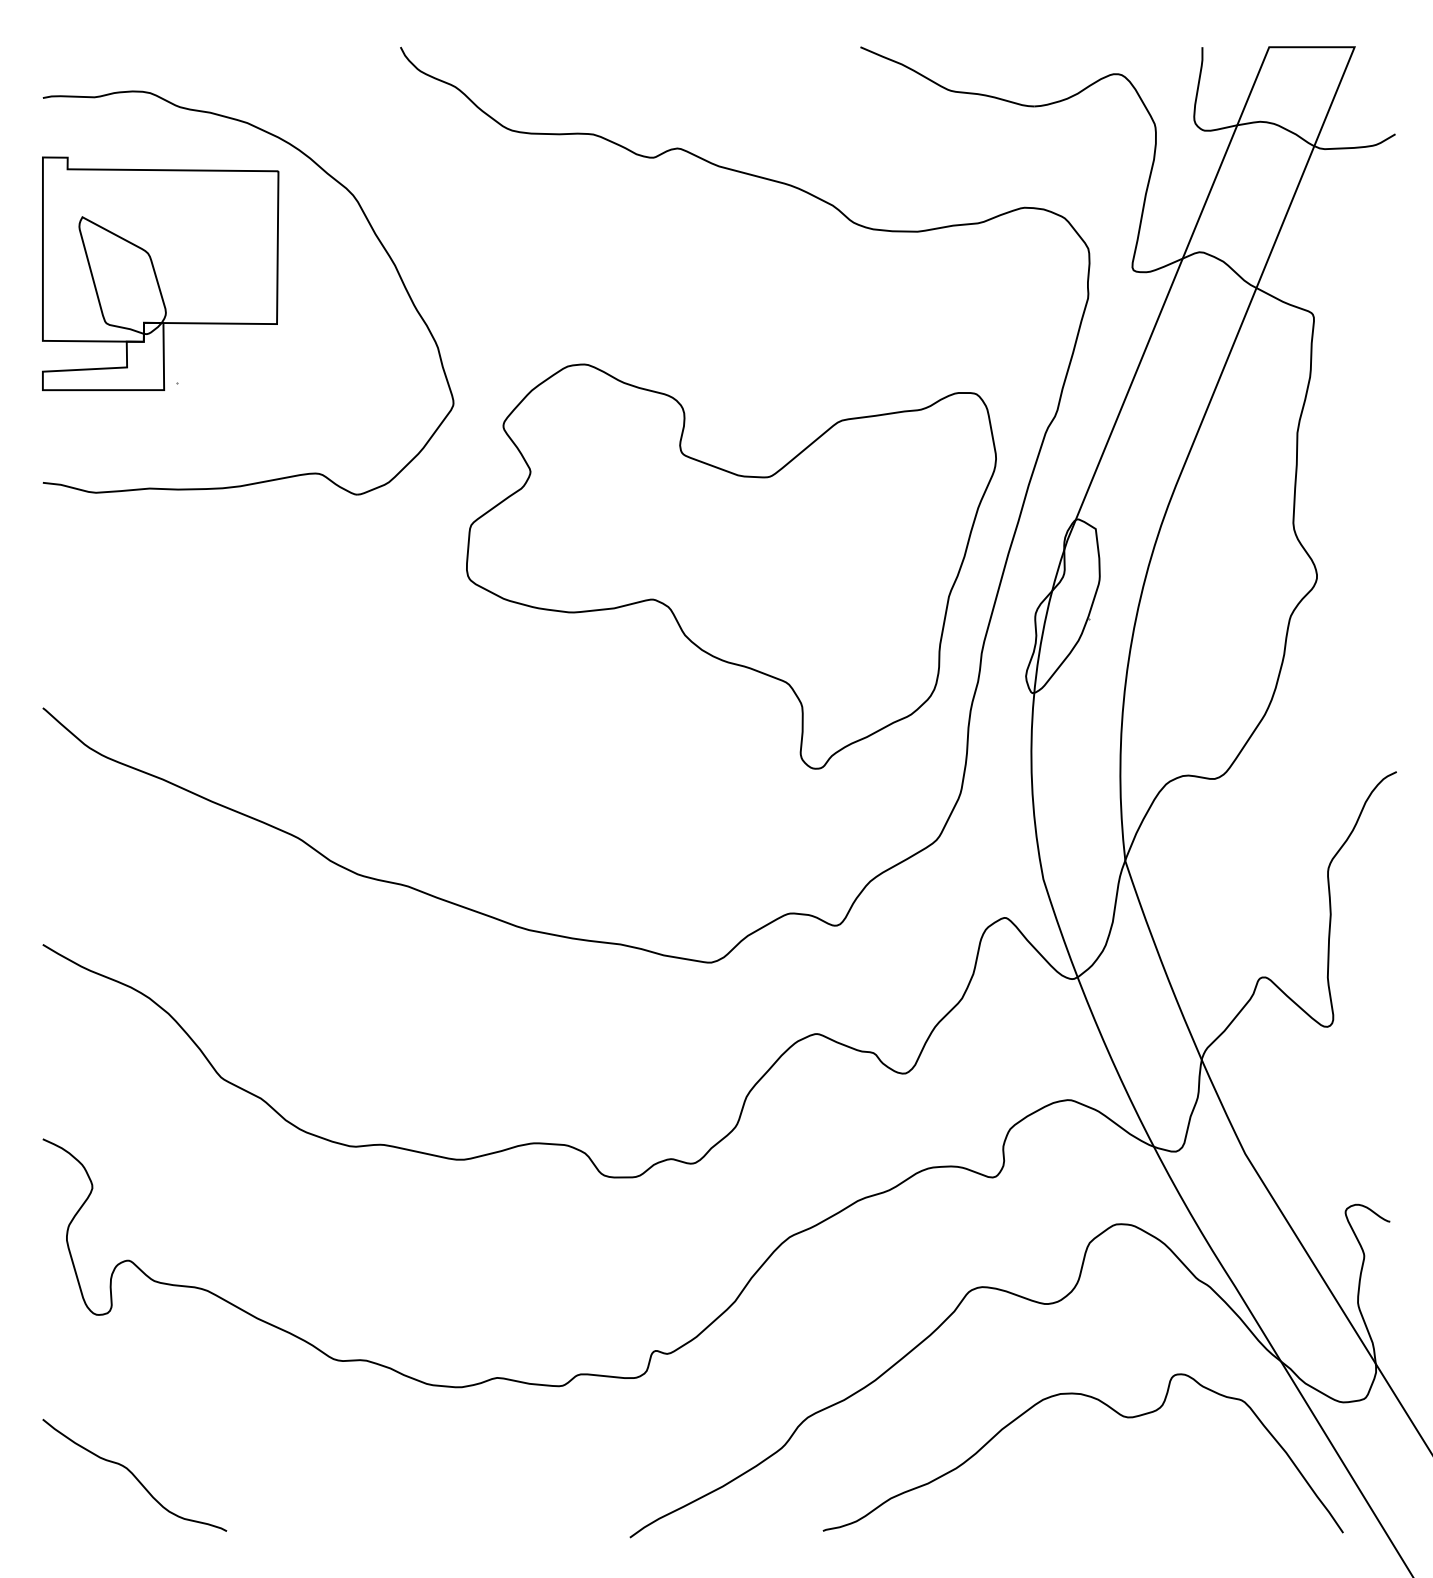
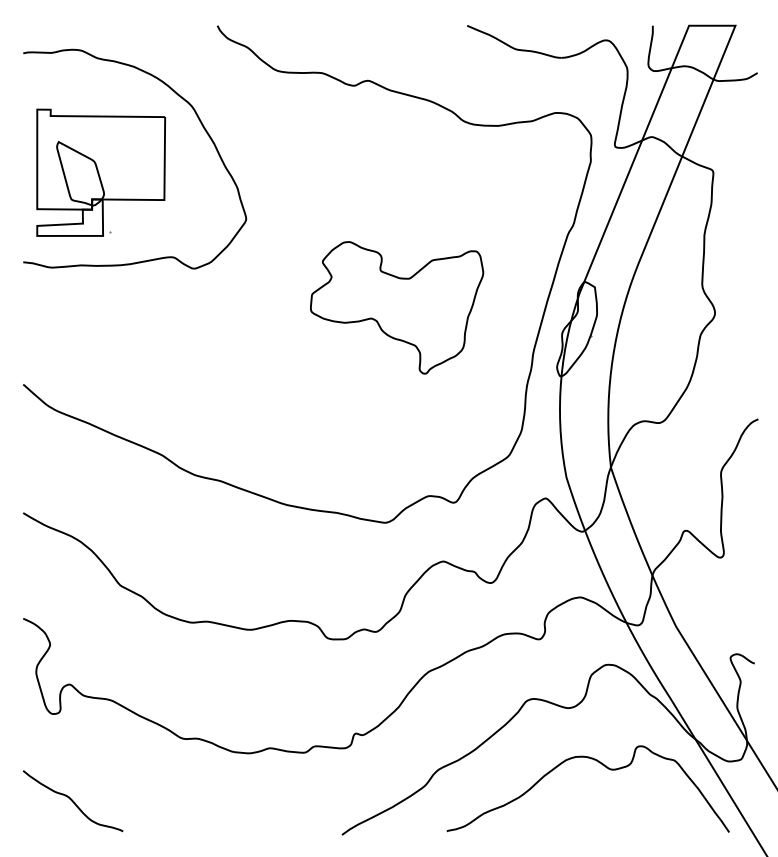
part: (161, 273) -> (101, 172), moved
part: (730, 566) -> (396, 307), size x0.6

